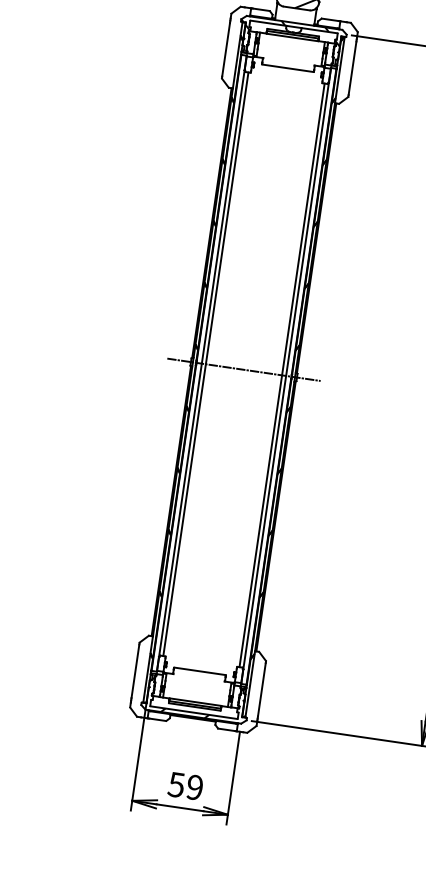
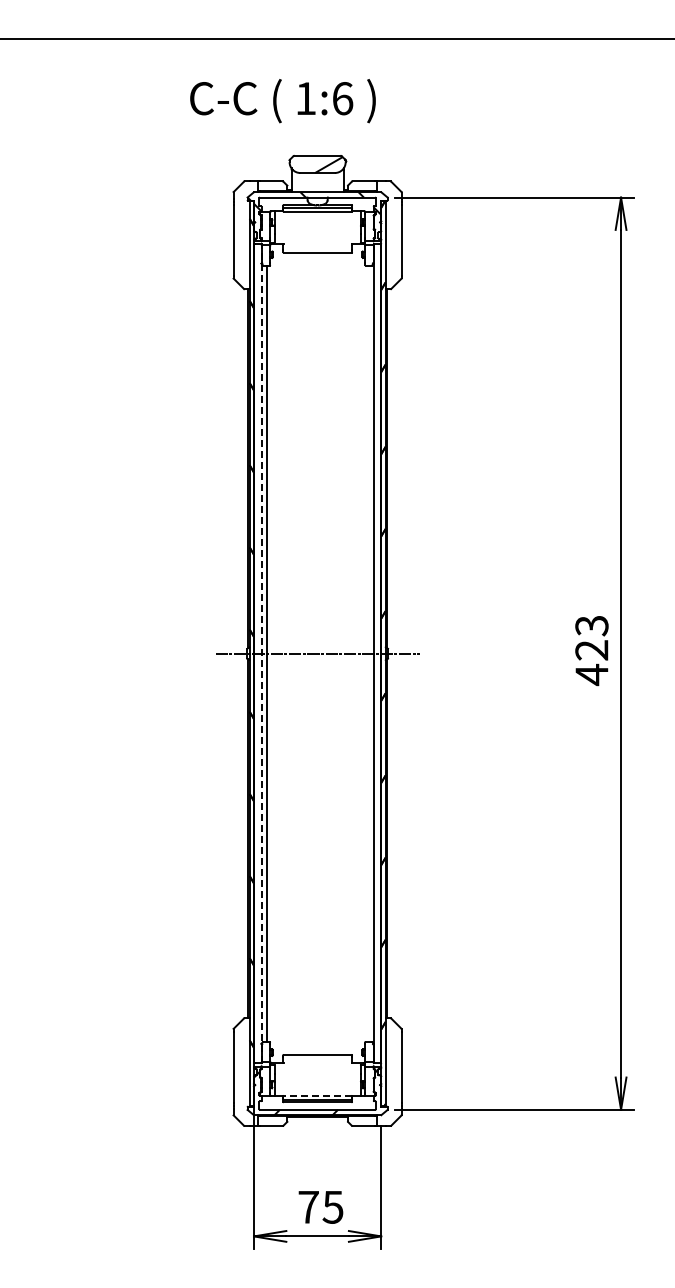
line: (201, 363) -> (261, 653), solid -> dashed
line: (282, 375) -> (368, 653), removed
line: (195, 701) -> (317, 1095), solid -> dashed
text: (185, 785) -> (320, 1206), 59 -> 75

